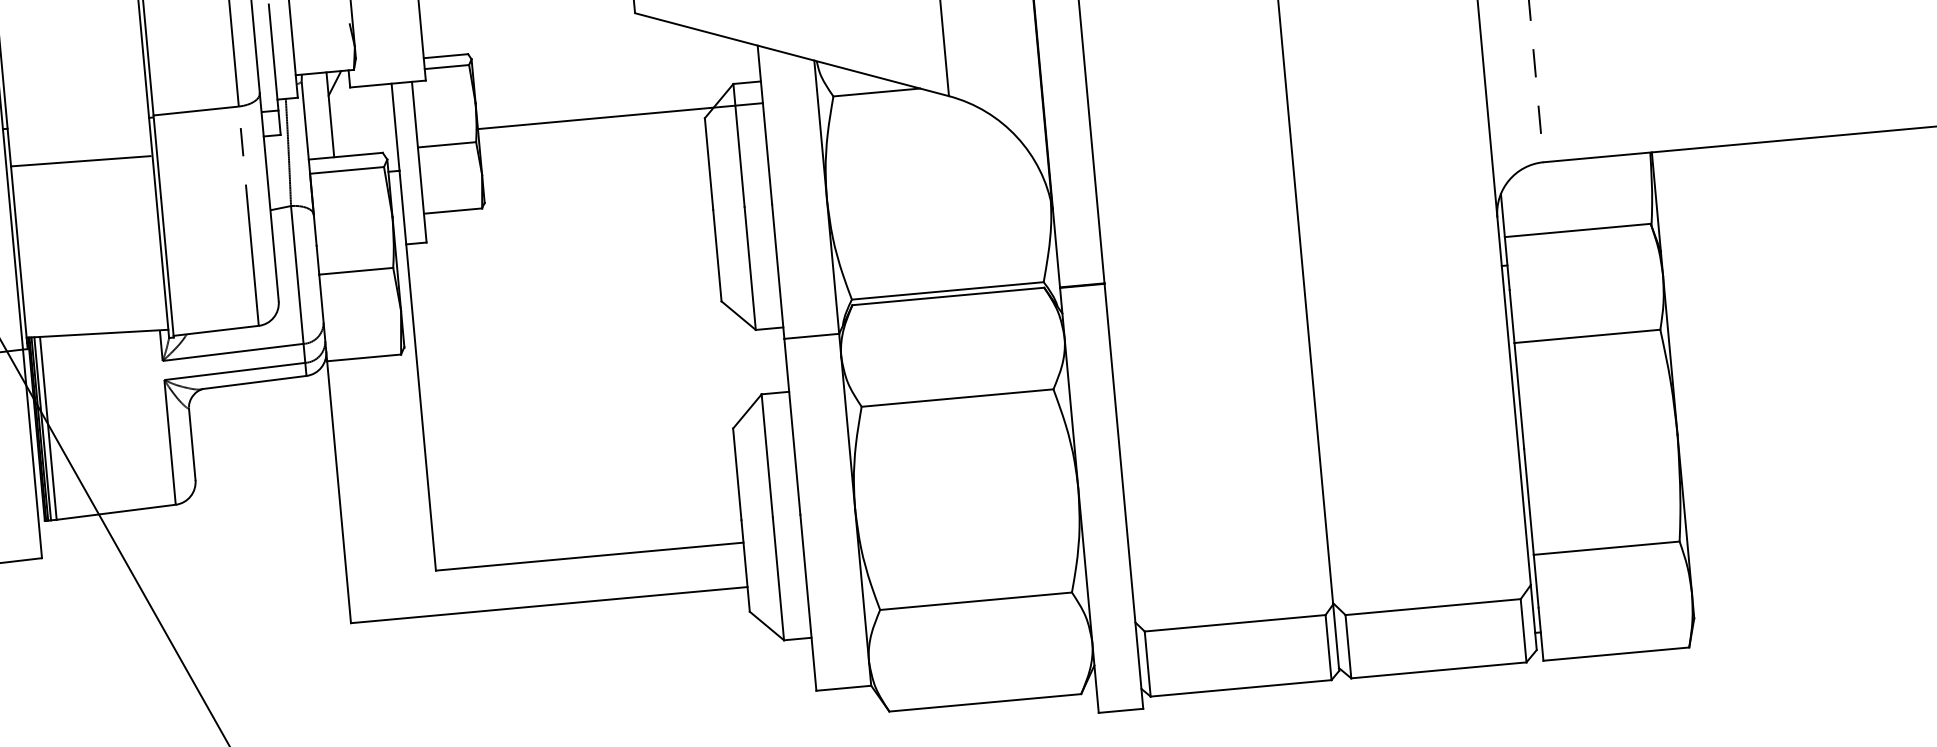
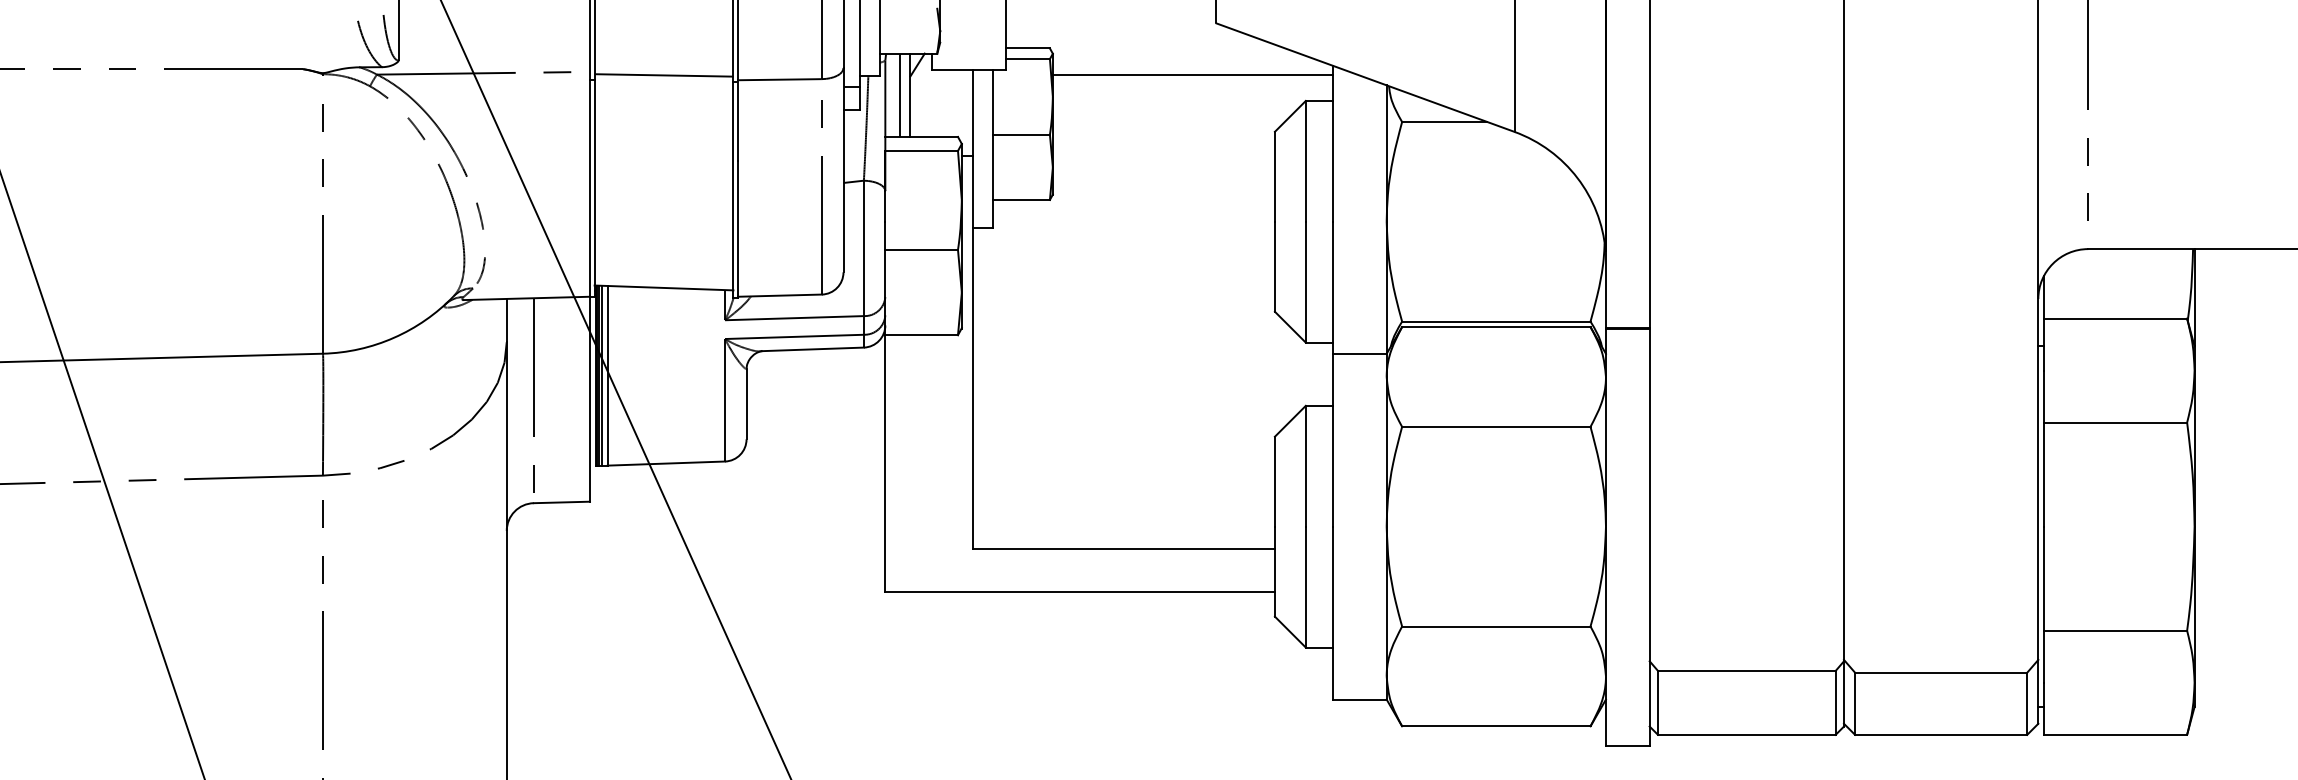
line: (320, 114) -> (900, 94), added
line: (620, 116) -> (1192, 75), moved
line: (80, 161) -> (663, 75), moved

